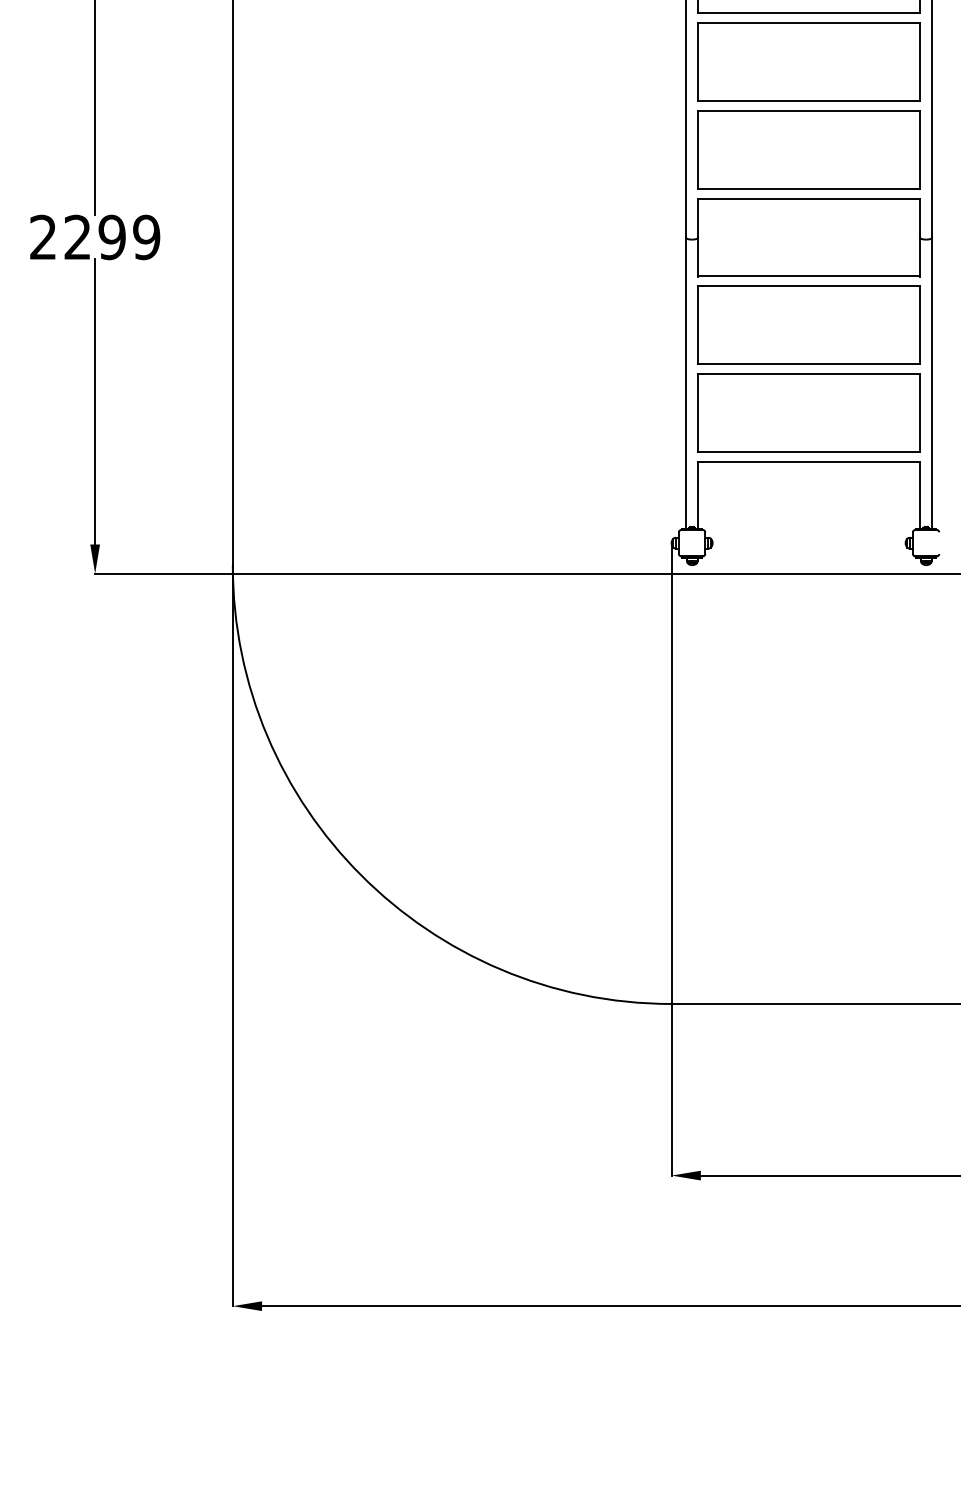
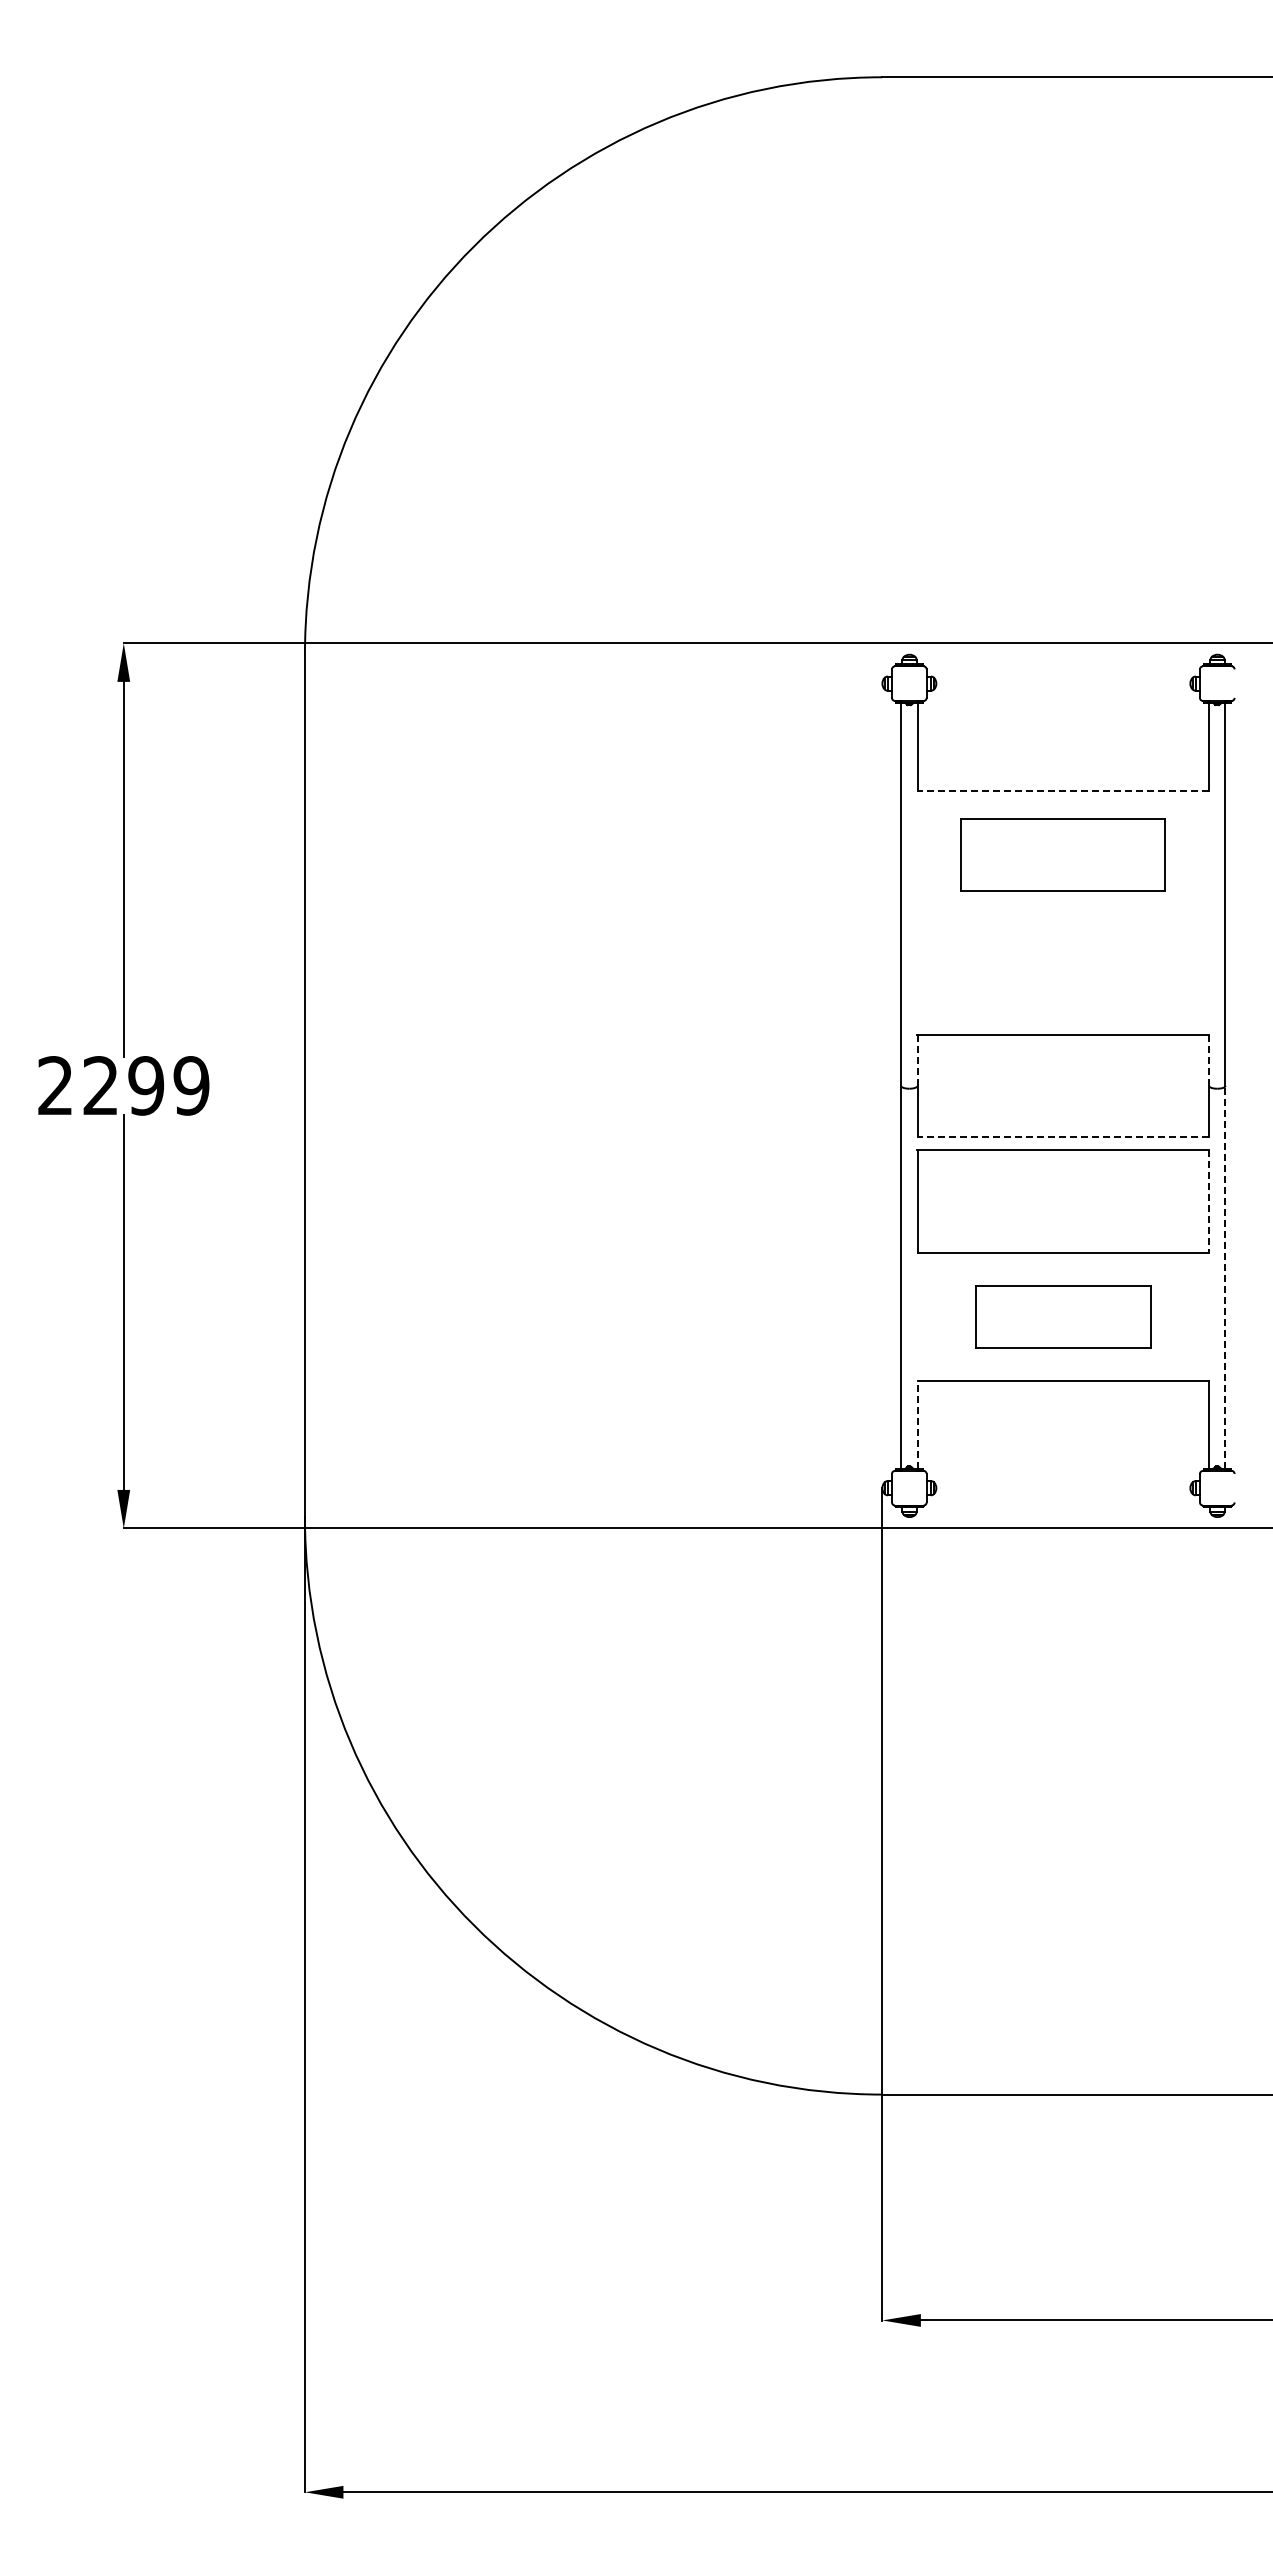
line: (809, 12) -> (1063, 790), solid -> dashed
part: (809, 61) -> (1063, 854), size x0.7
part: (808, 149) -> (1062, 970), removed
line: (698, 218) -> (917, 1060), solid -> dashed
line: (920, 218) -> (1209, 1060), solid -> dashed
line: (809, 276) -> (1063, 1137), solid -> dashed
line: (920, 325) -> (1209, 1201), solid -> dashed
line: (932, 383) -> (1225, 1277), solid -> dashed
part: (808, 412) -> (1062, 1316), size x0.6
line: (698, 494) -> (917, 1424), solid -> dashed

